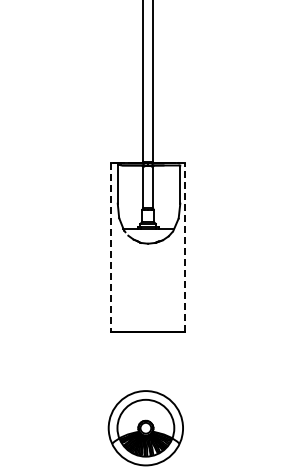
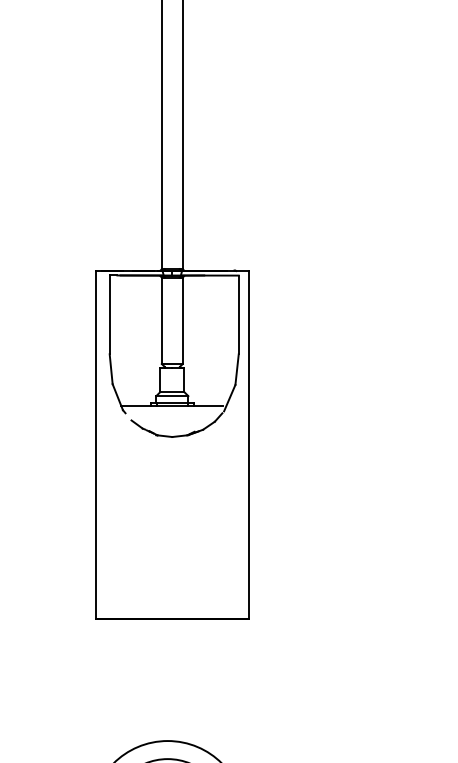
line: (110, 247) -> (94, 444), dashed -> solid
line: (185, 247) -> (249, 444), dashed -> solid

